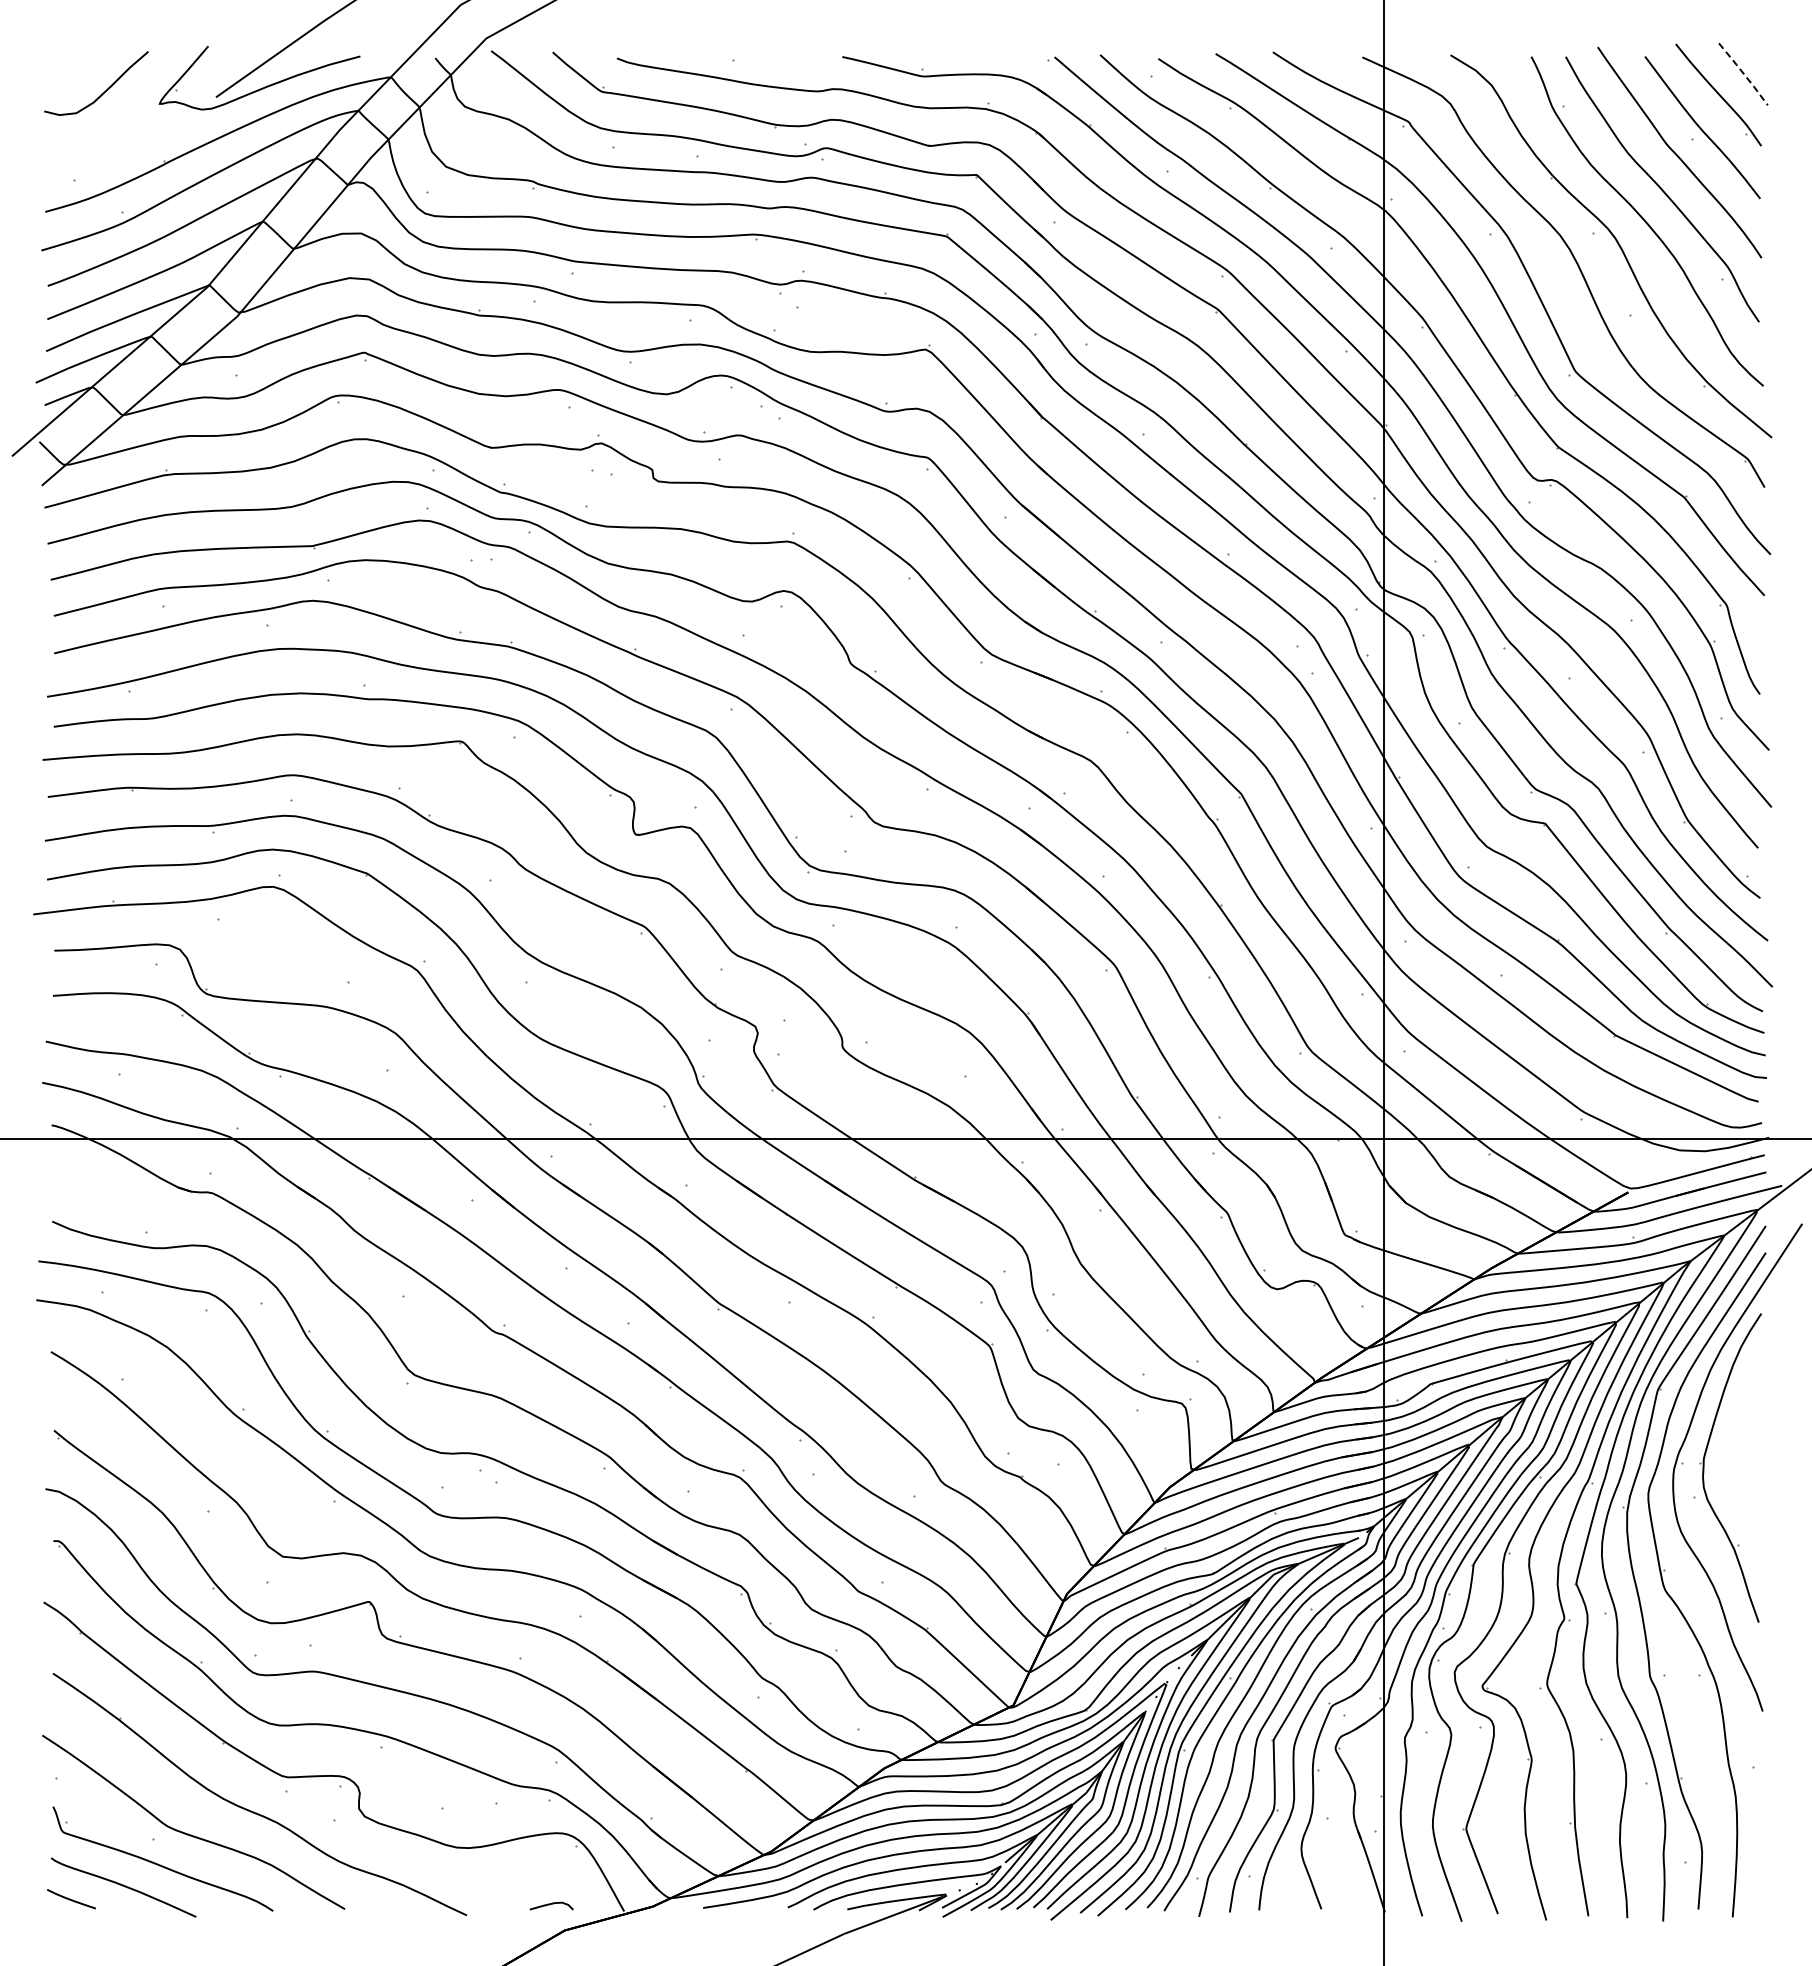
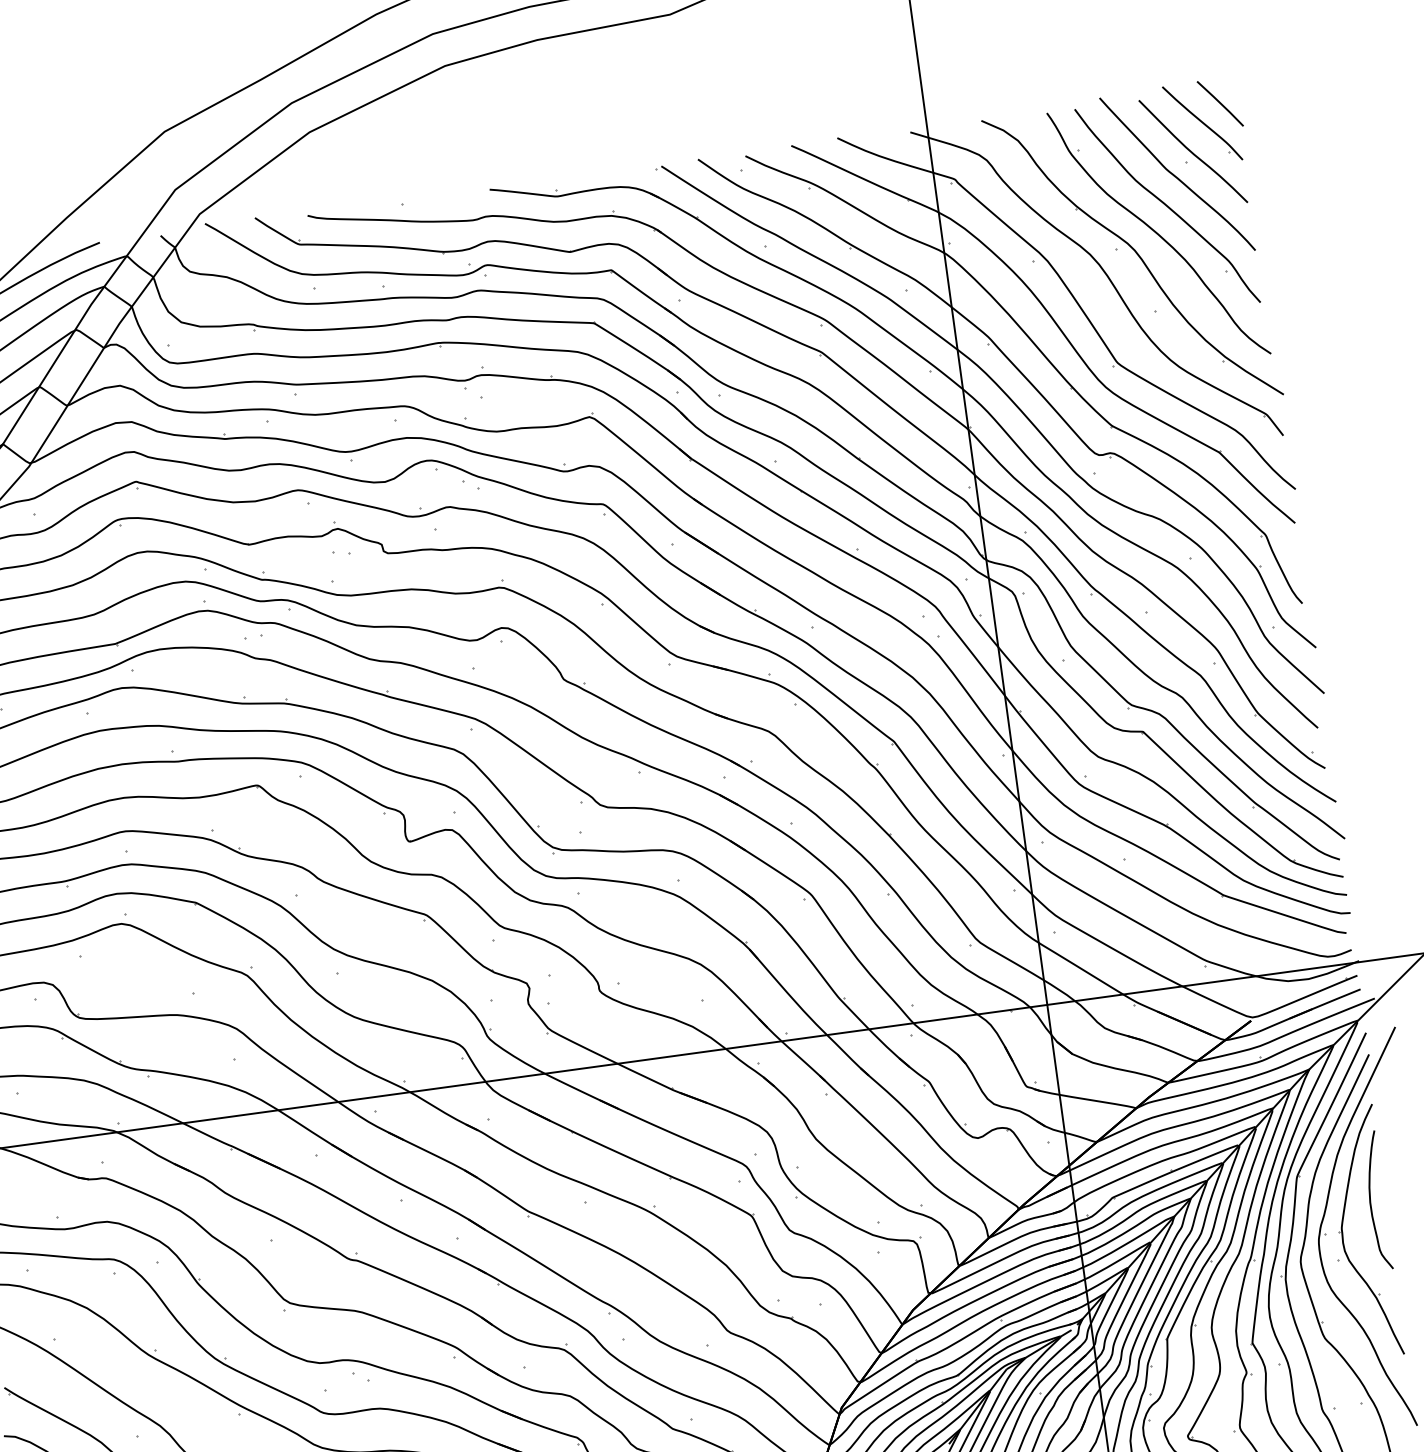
line: (1743, 73) -> (1220, 103), dashed -> solid
curve: (1743, 1431) -> (1370, 1201), added

